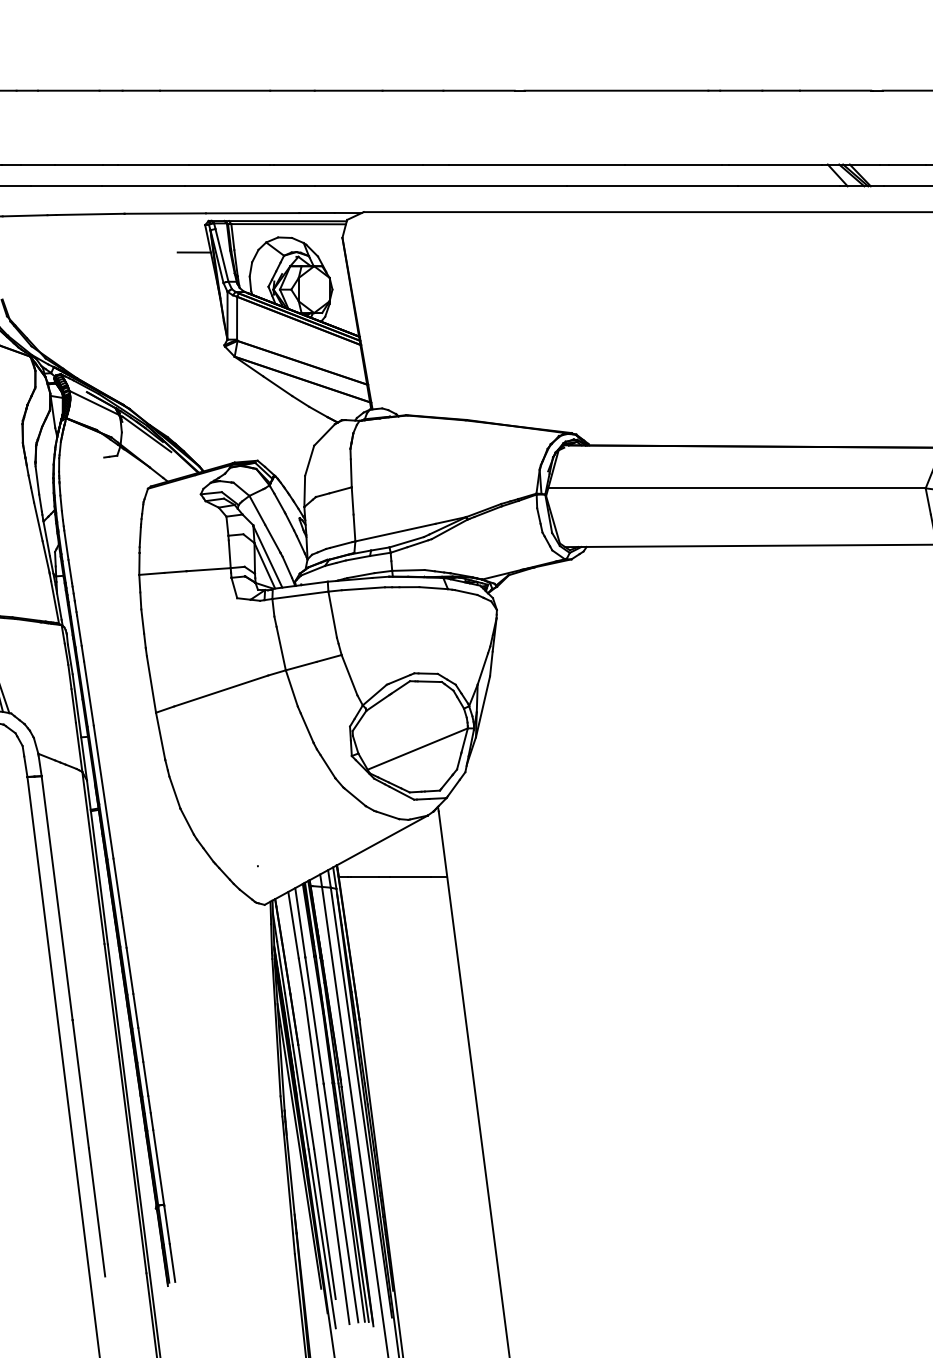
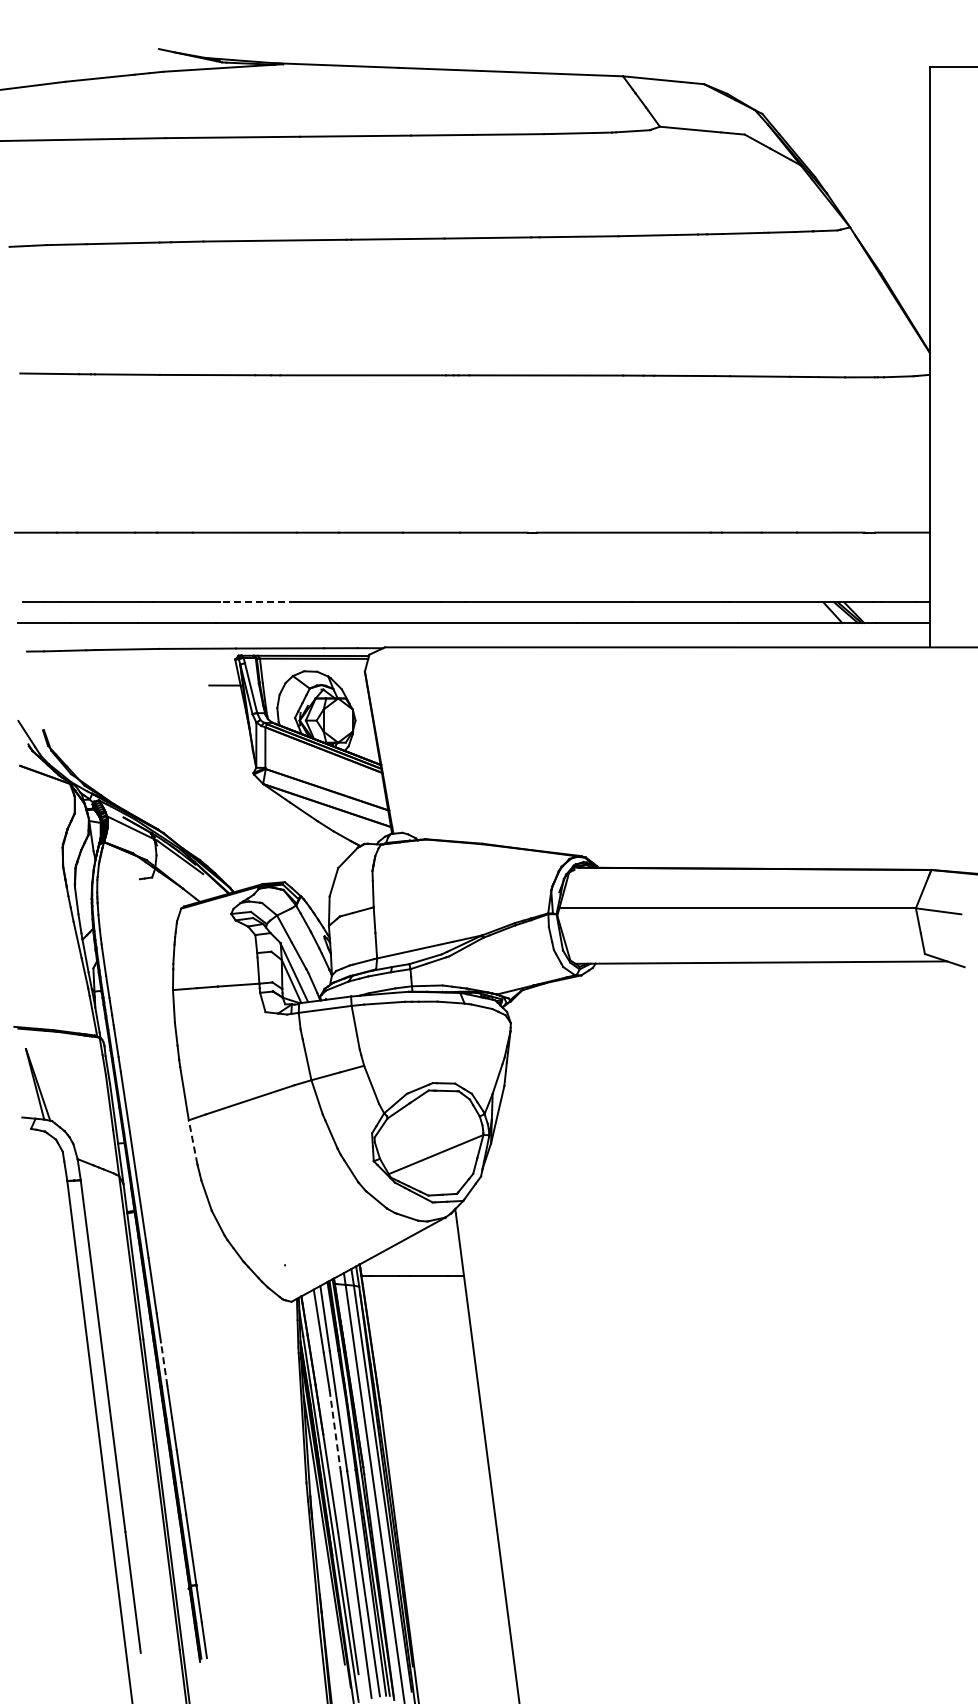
line: (229, 164) -> (258, 602), solid -> dashed
line: (160, 735) -> (193, 1141), solid -> dashed
line: (130, 971) -> (164, 1364), solid -> dashed
line: (311, 1042) -> (335, 1431), solid -> dashed

